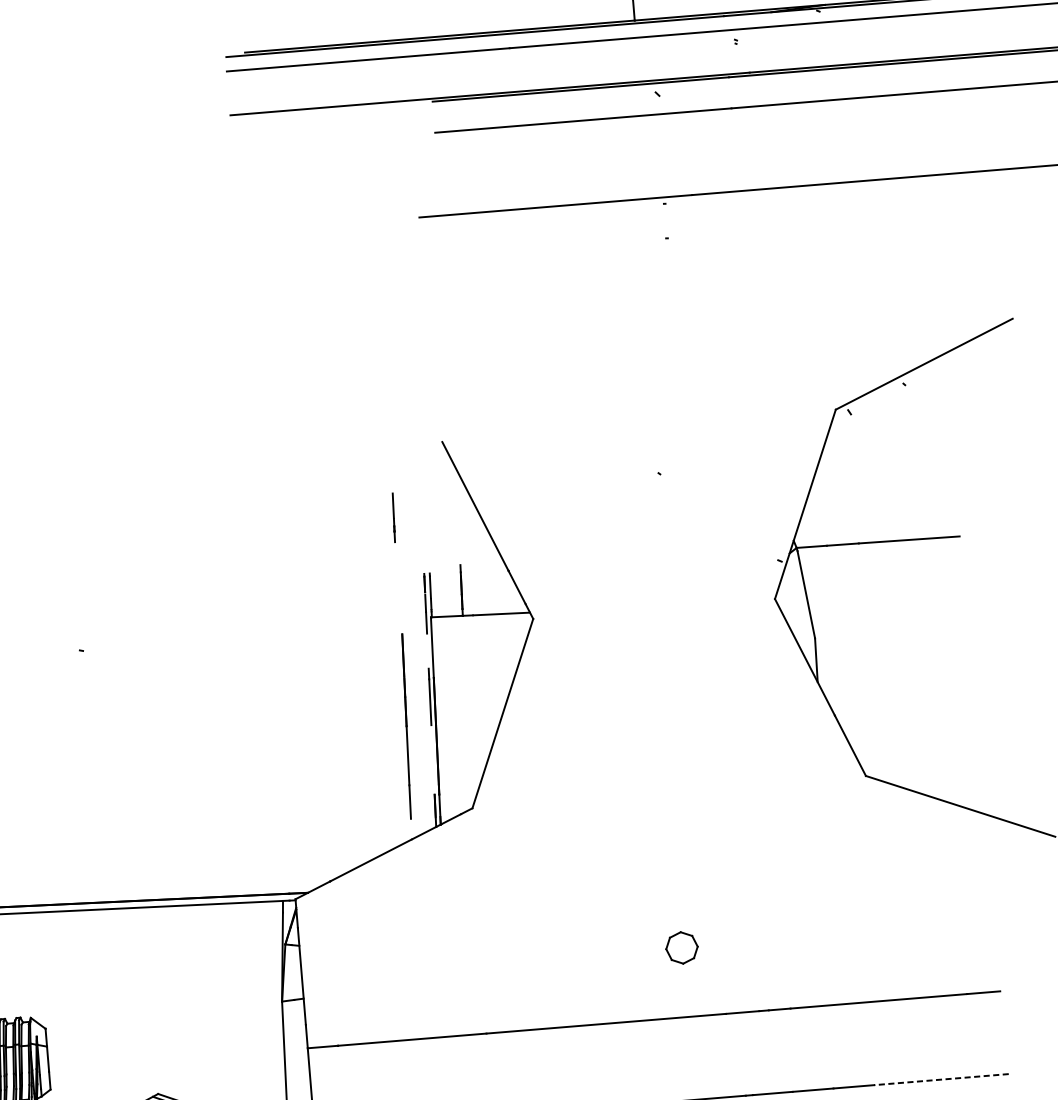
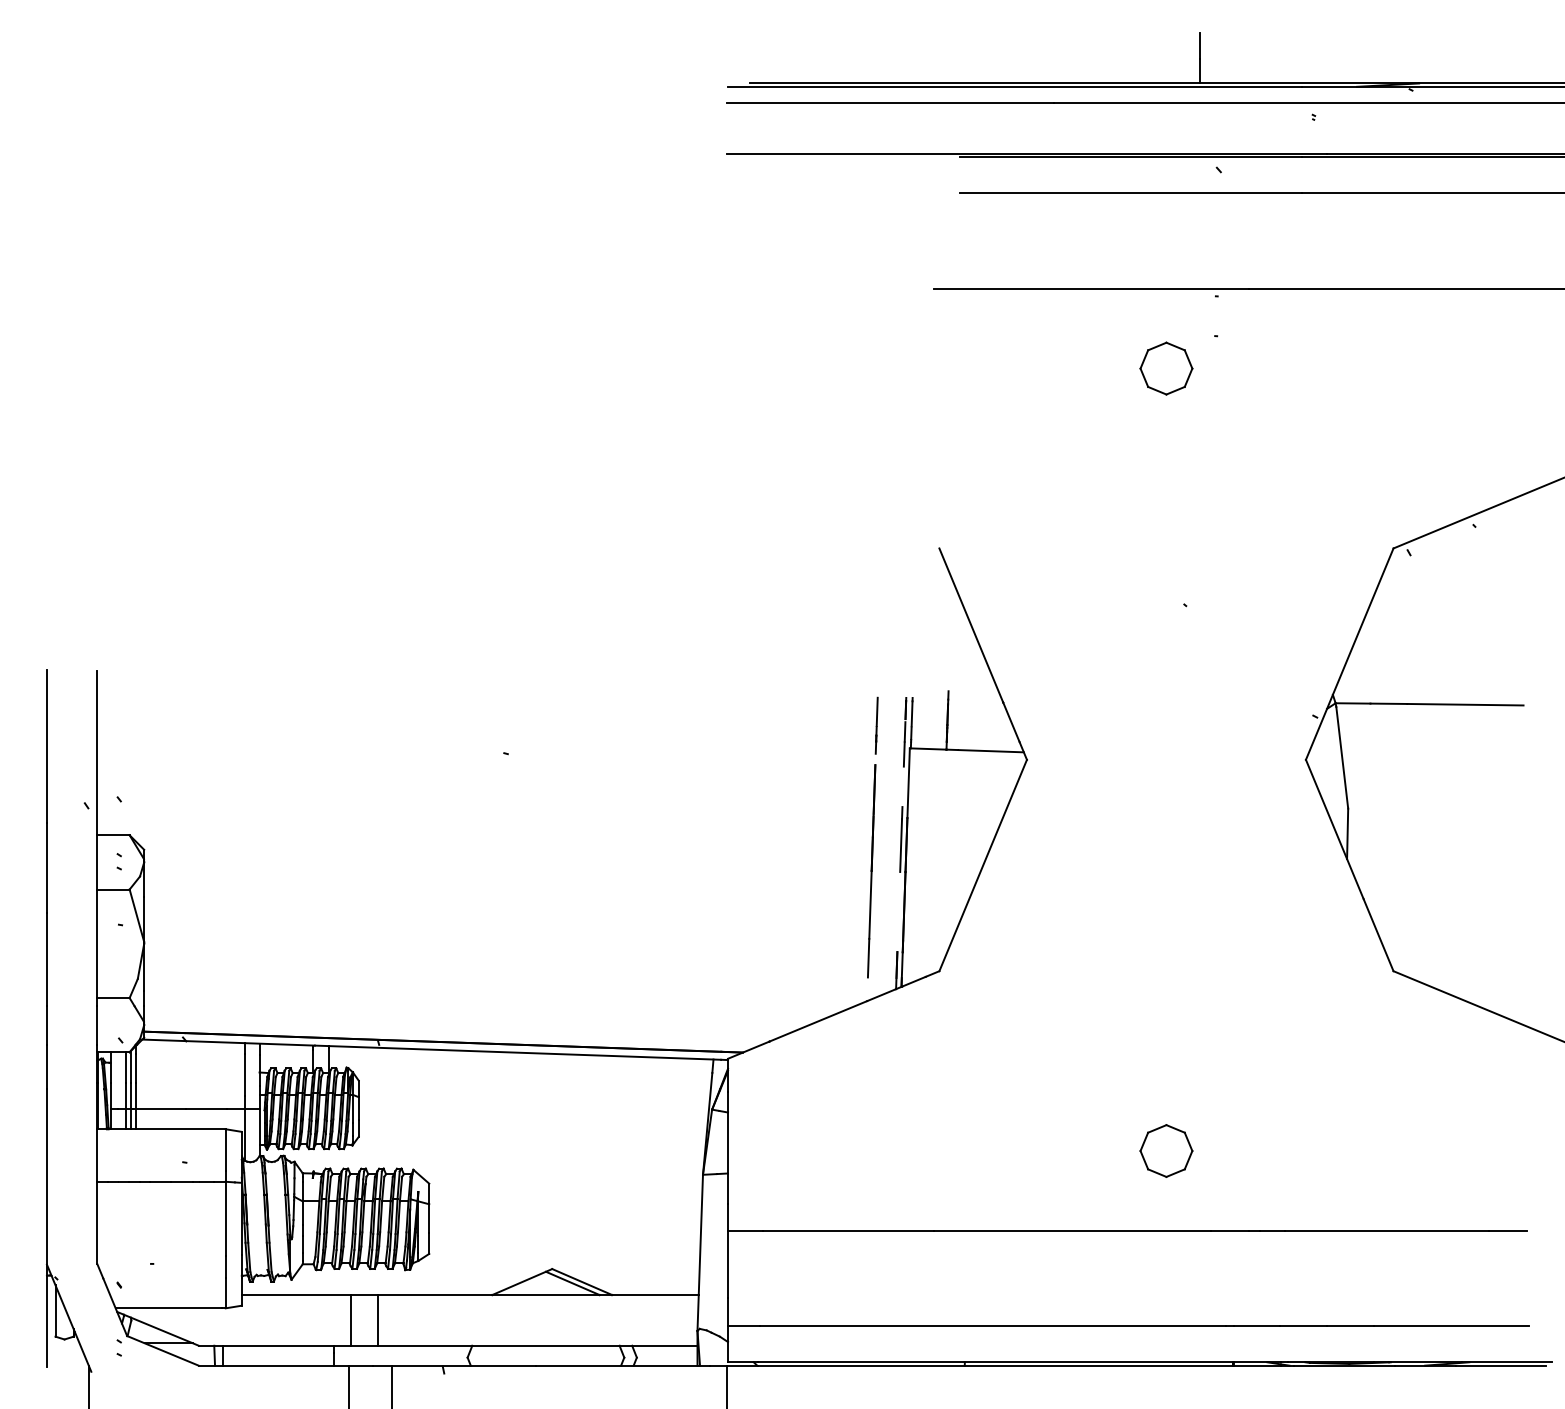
part: (626, 269) -> (1166, 368), added
line: (393, 517) -> (876, 725), moved
part: (681, 947) -> (1166, 1150), size x1.43
line: (941, 1079) -> (1451, 1326), dashed -> solid

